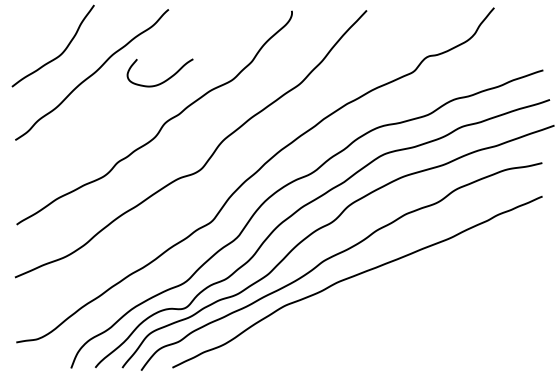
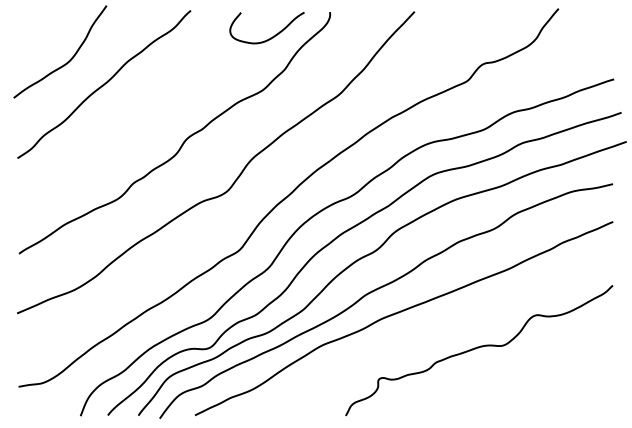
curve: (164, 80) -> (271, 36), moved
curve: (423, 308) -> (478, 348), added

